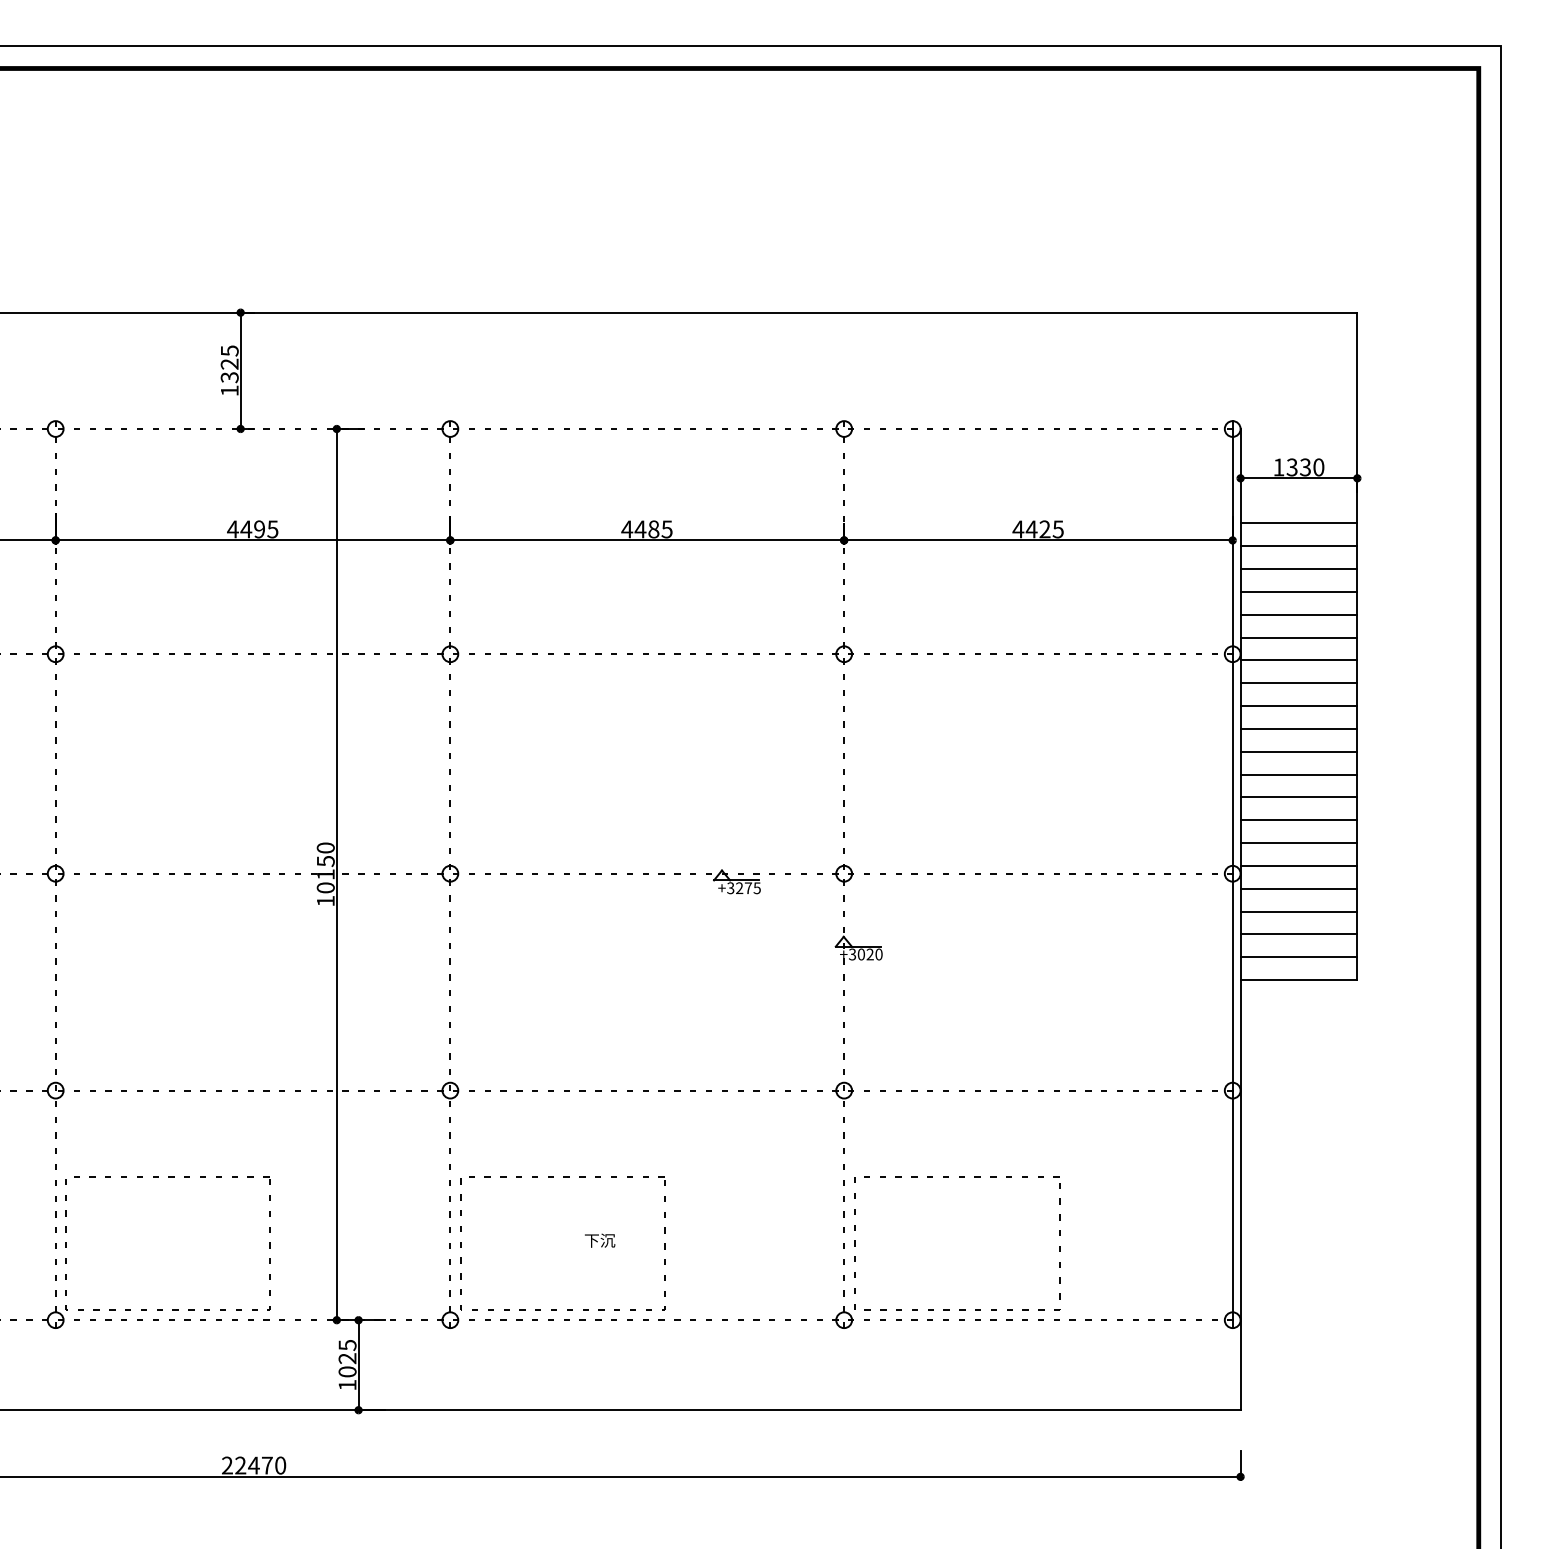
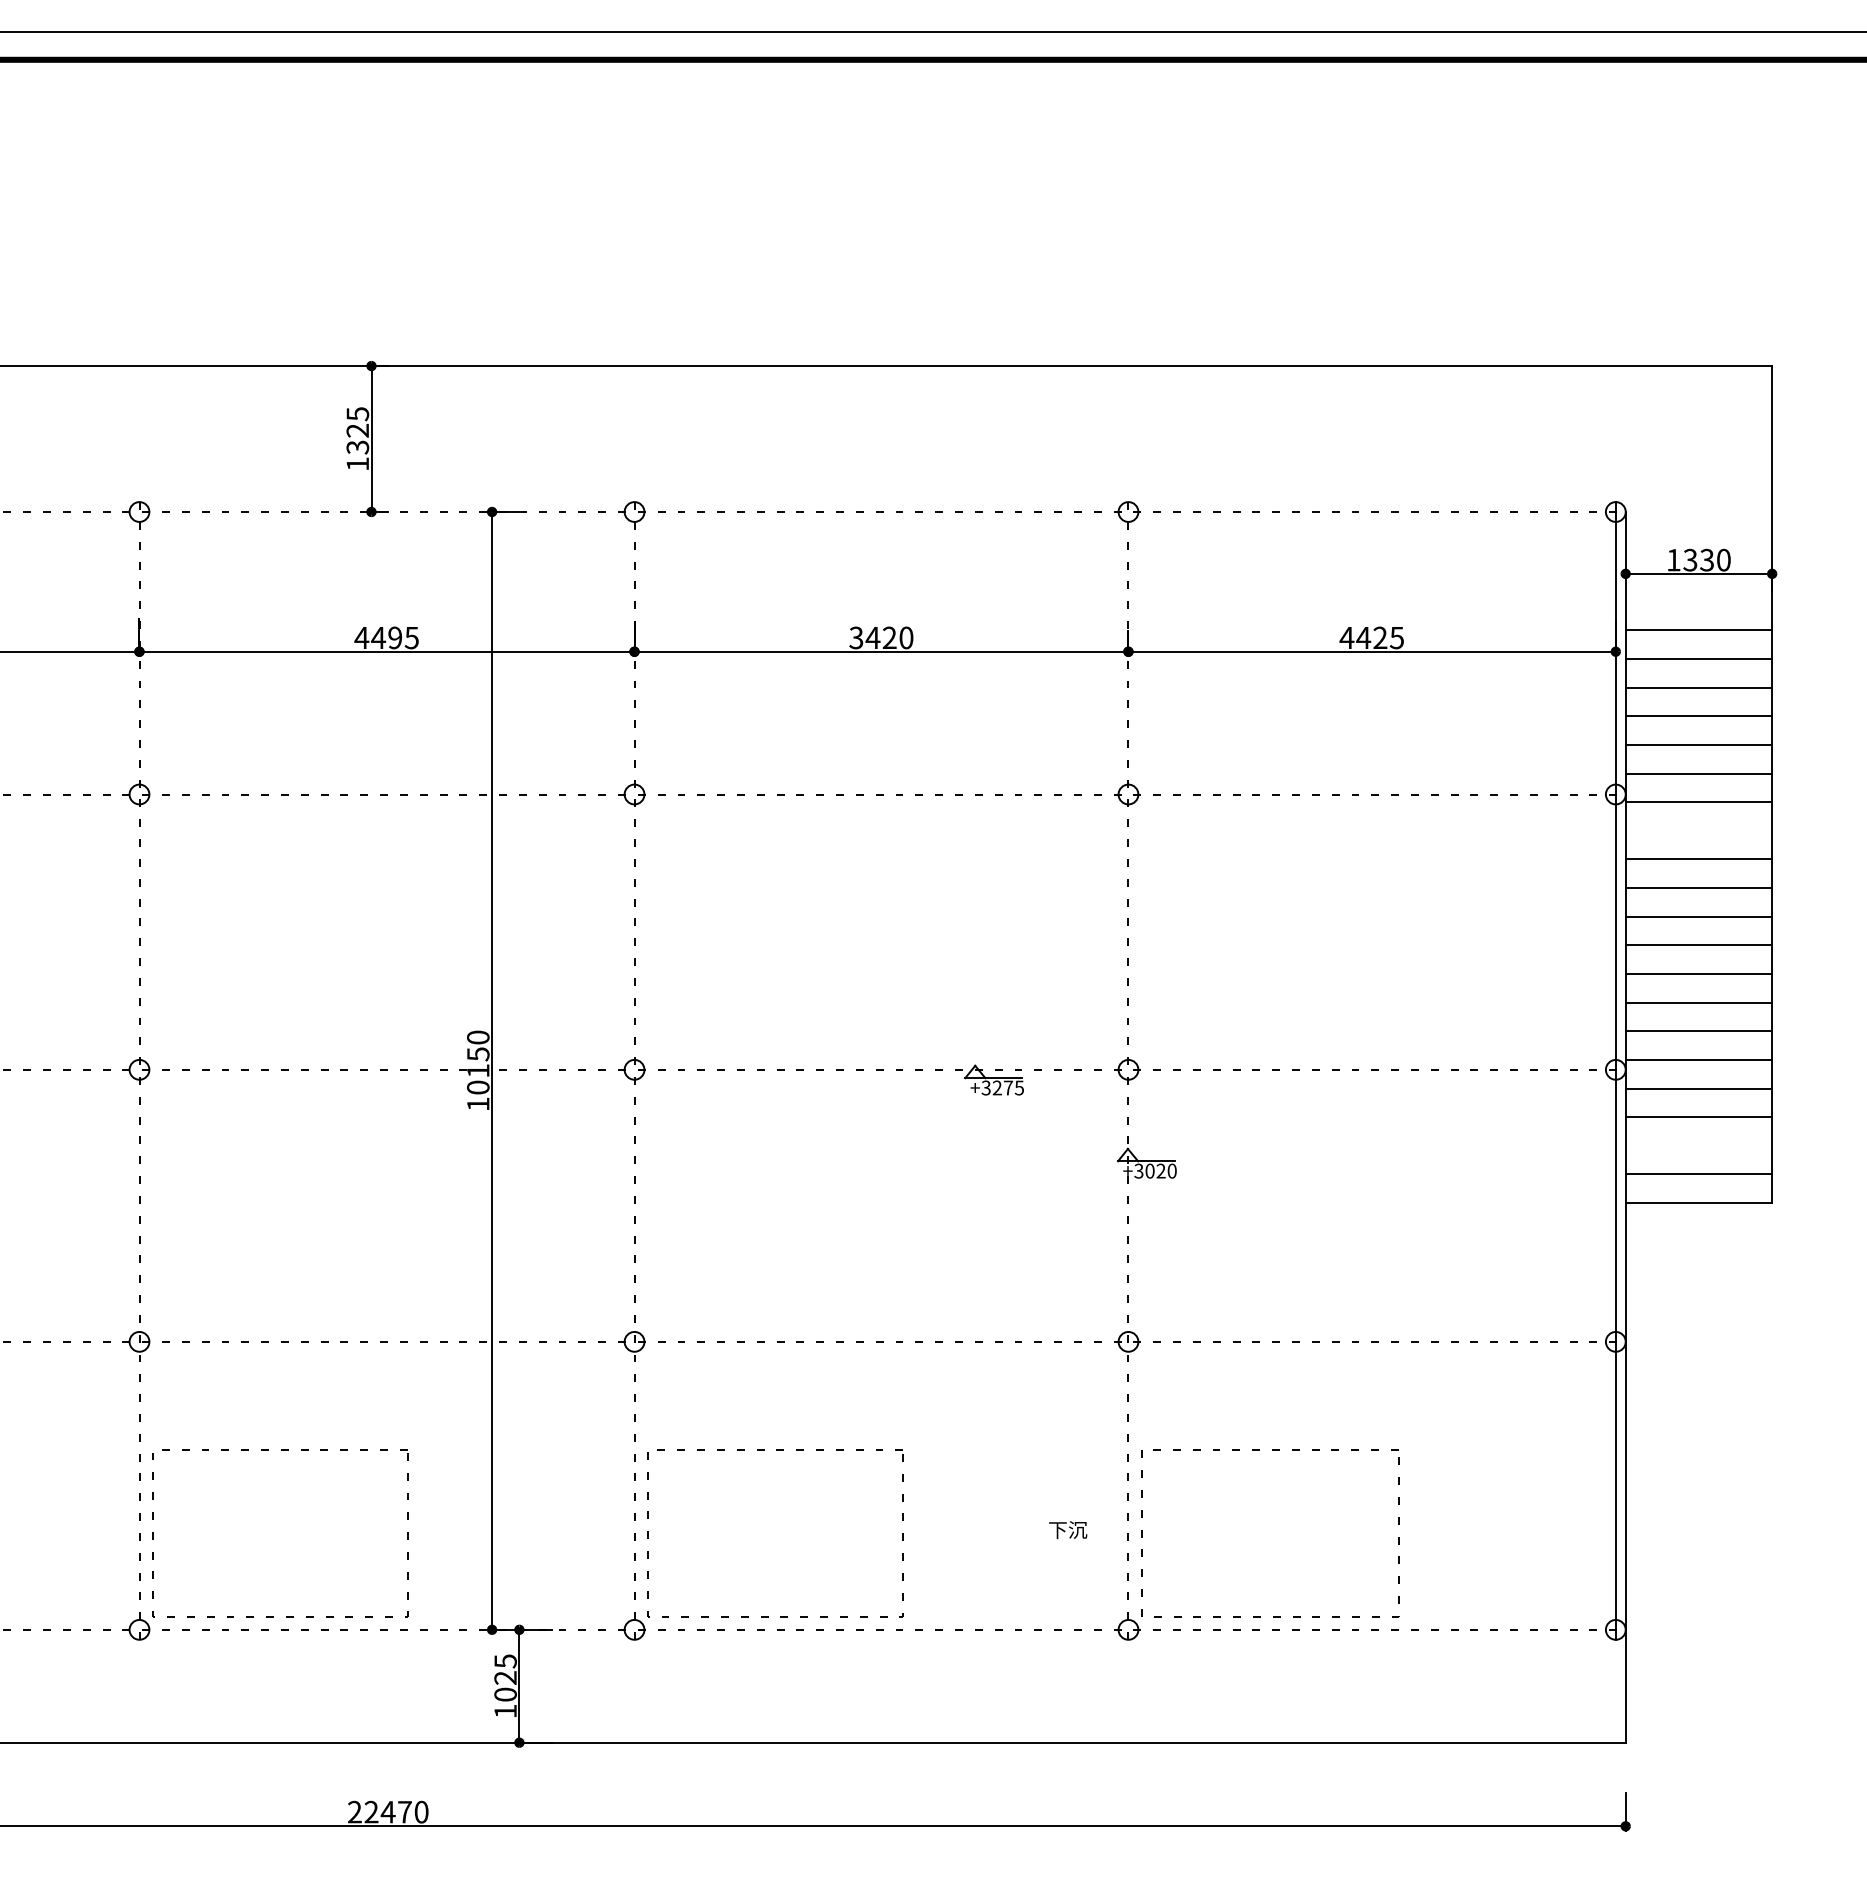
text: (646, 529) -> (880, 638), 4485 -> 3420
line: (1298, 683) -> (1698, 831), removed
line: (1298, 934) -> (1698, 1146), removed
text: (600, 1240) -> (1068, 1529), moved

